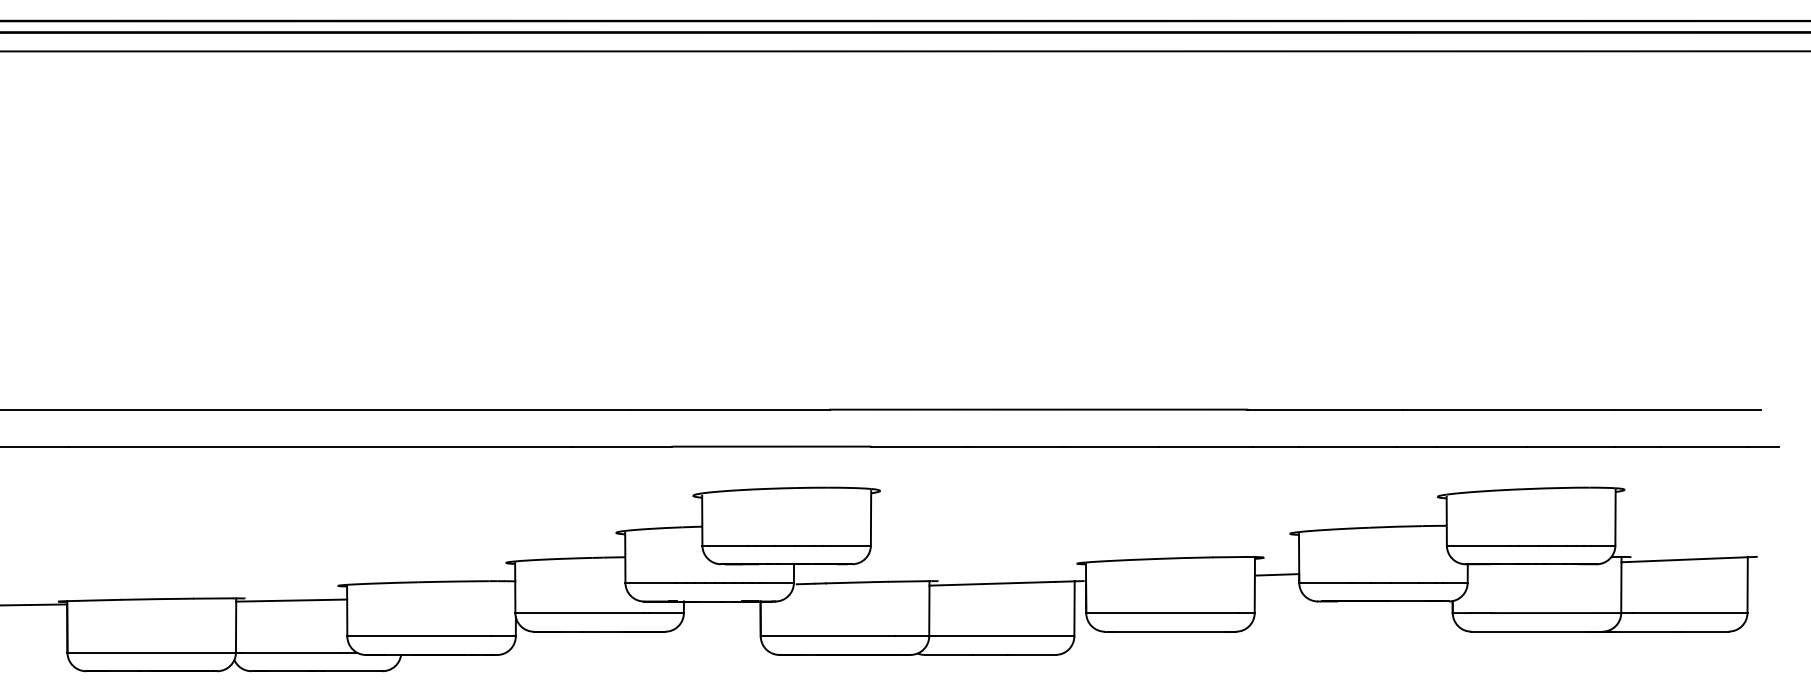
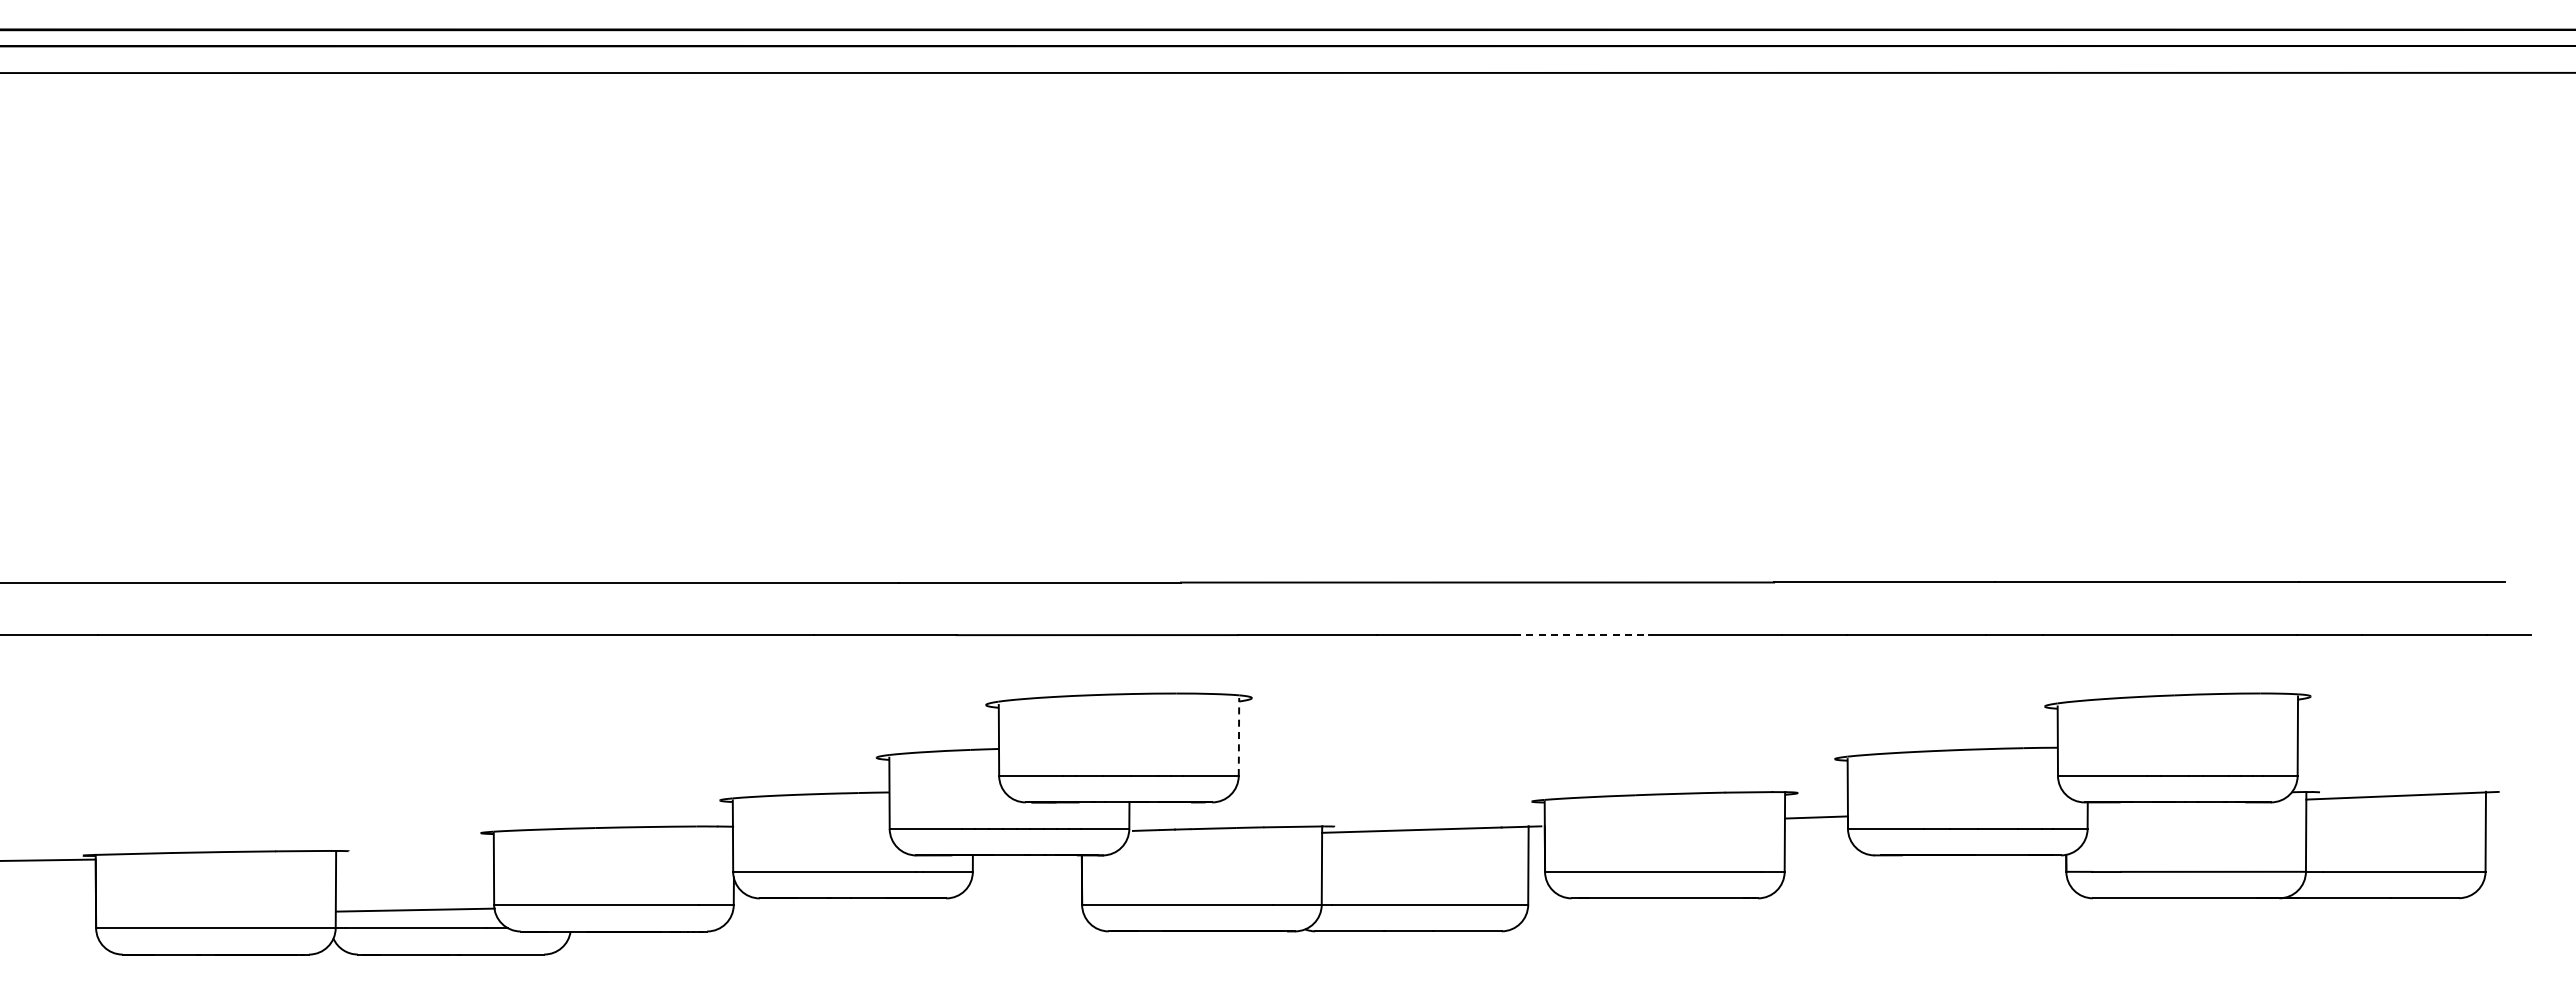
line: (1111, 446) -> (1581, 635), solid -> dashed
line: (870, 518) -> (1238, 737), solid -> dashed
line: (291, 600) -> (415, 909), moved

